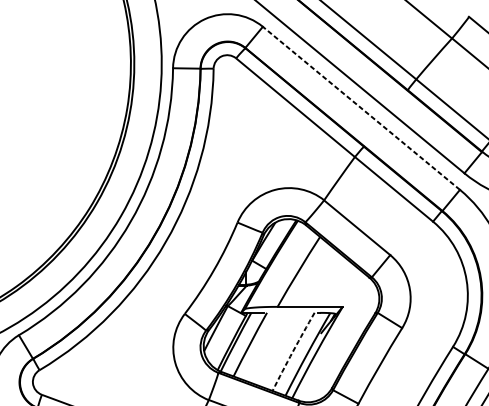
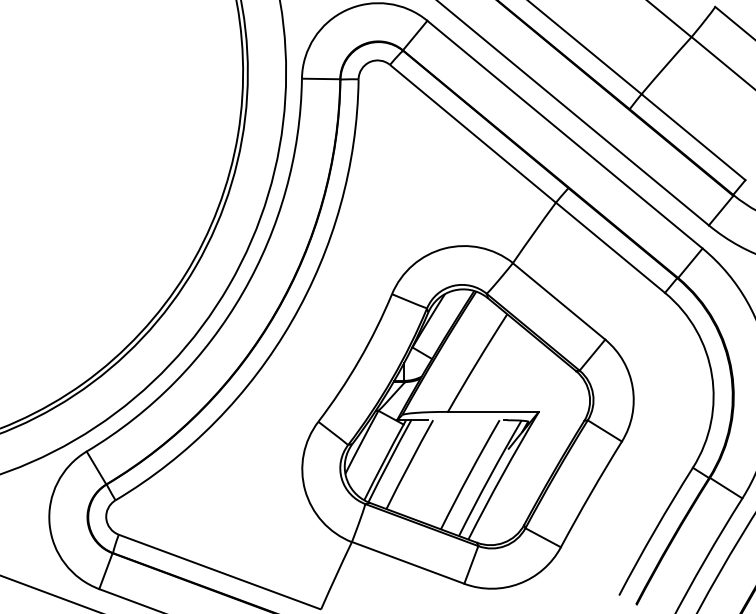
line: (361, 108) -> (565, 134), dashed -> solid
arc: (293, 351) -> (469, 474), dashed -> solid

